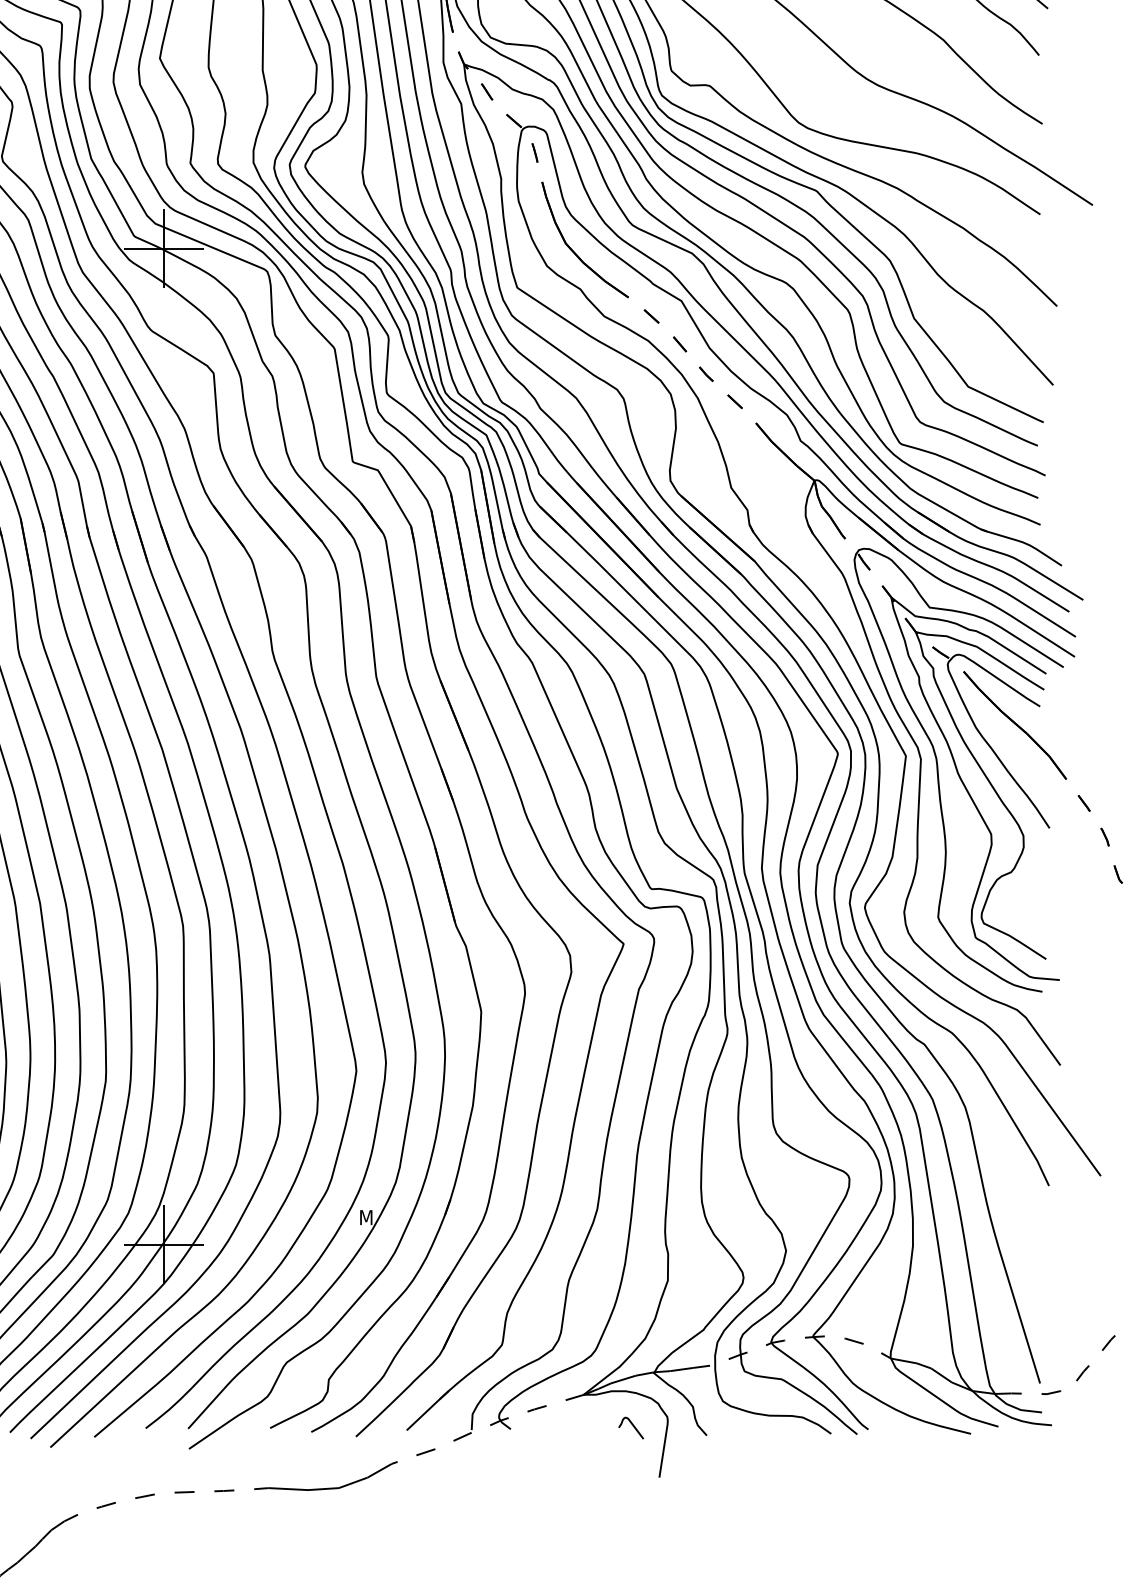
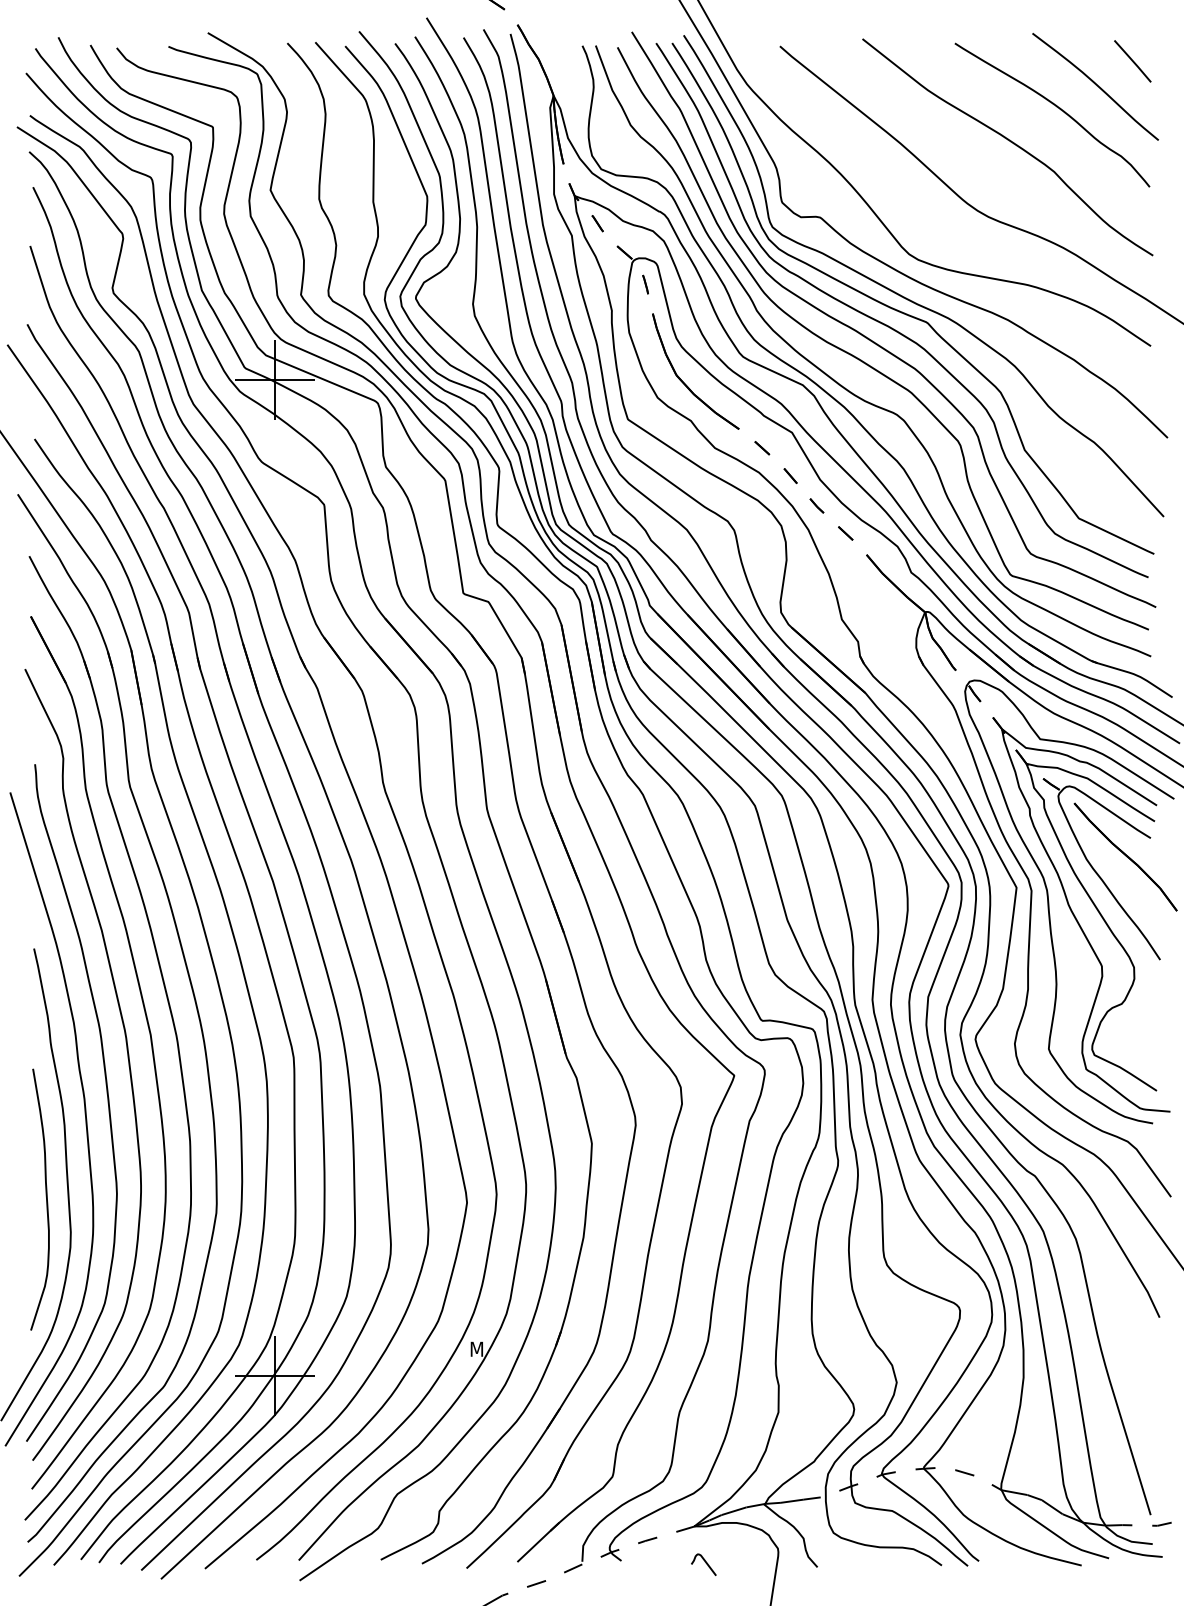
curve: (632, 1426) -> (705, 1563), moved

